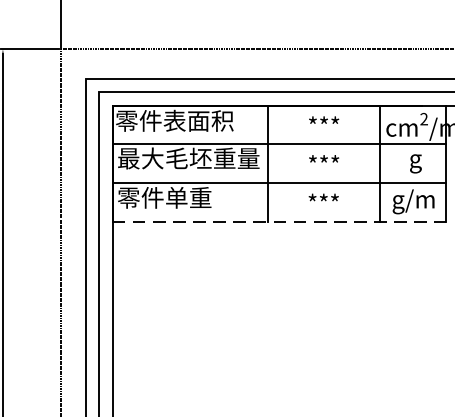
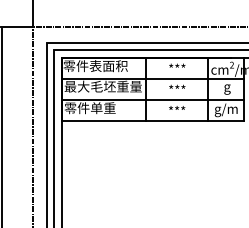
line: (280, 222) -> (153, 121), dashed -> solid

